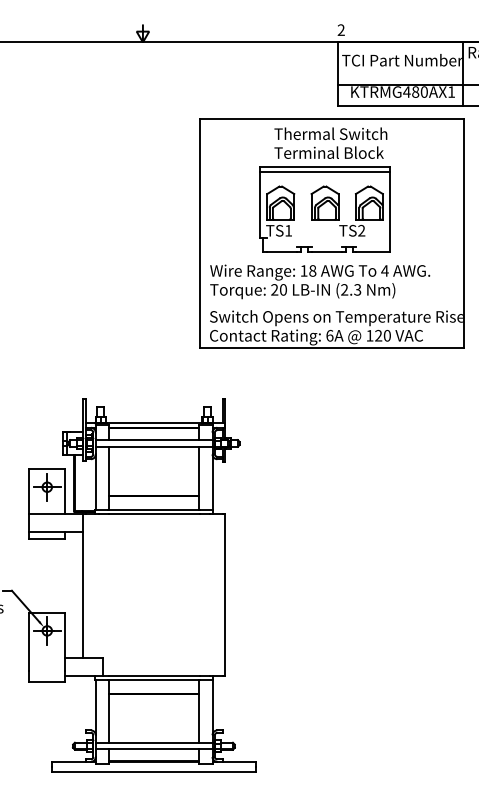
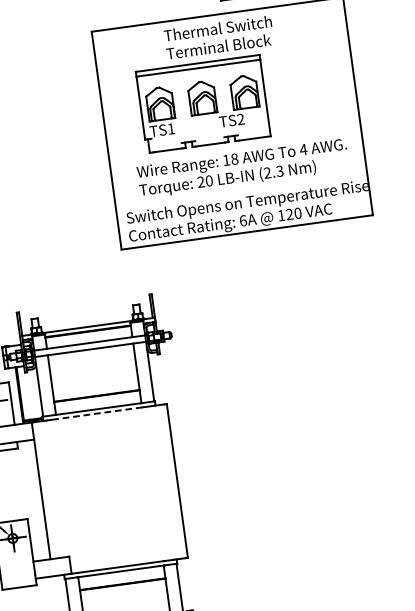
part: (324, 209) -> (202, 103), moved
text: (320, 281) -> (243, 168), moved
line: (153, 514) -> (98, 413), solid -> dashed

